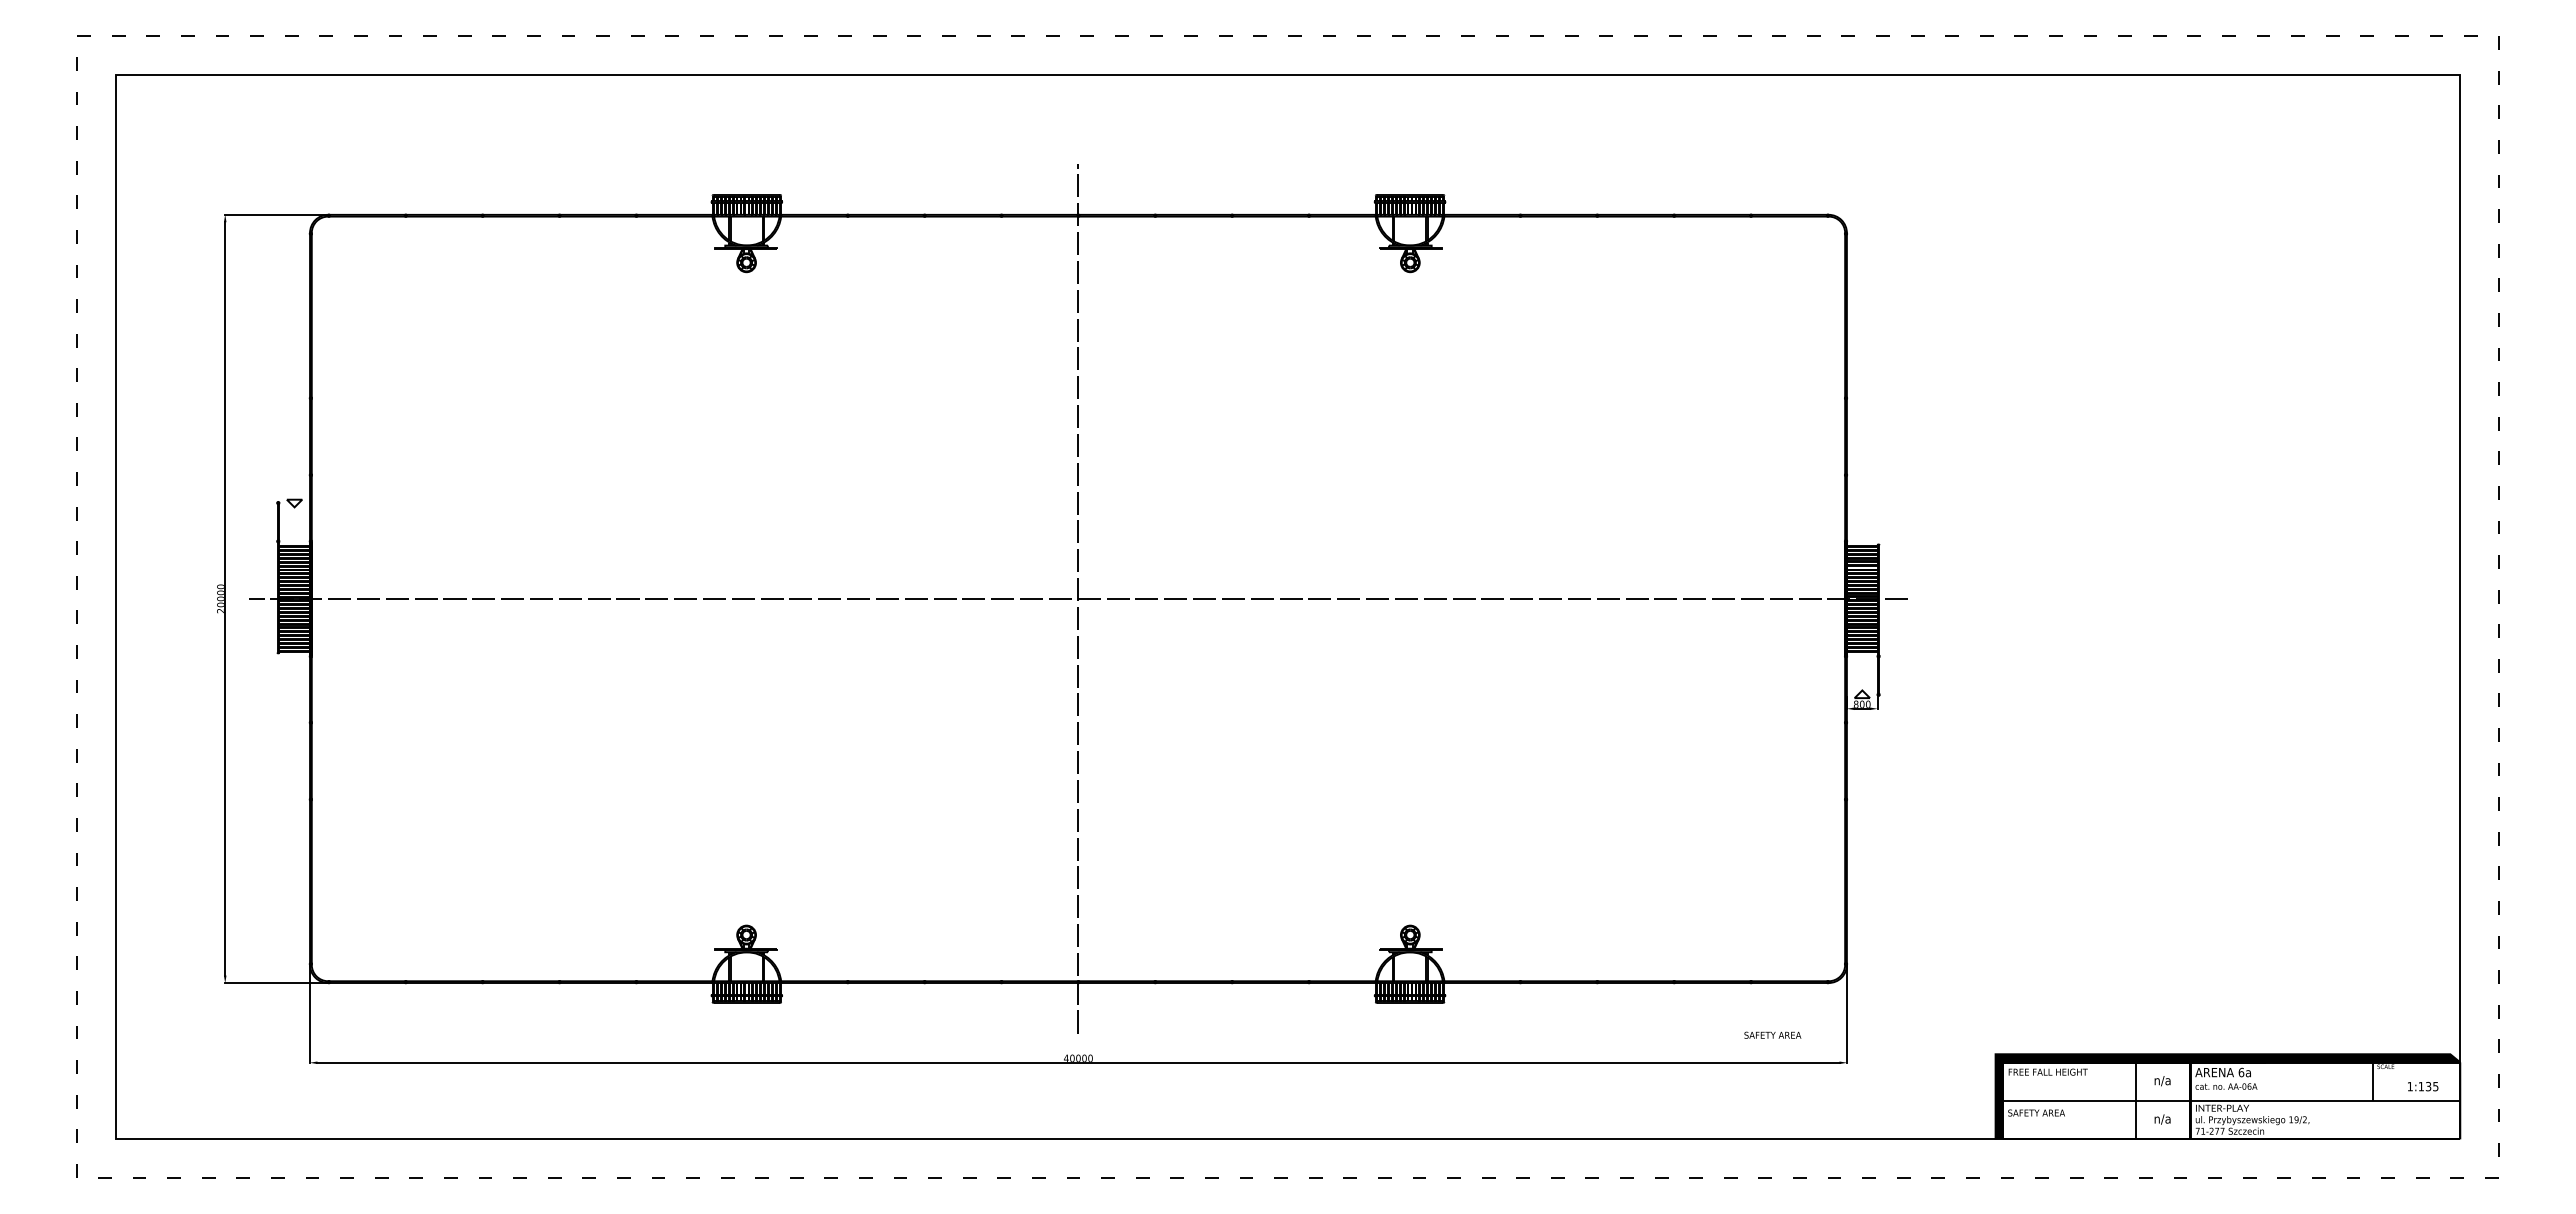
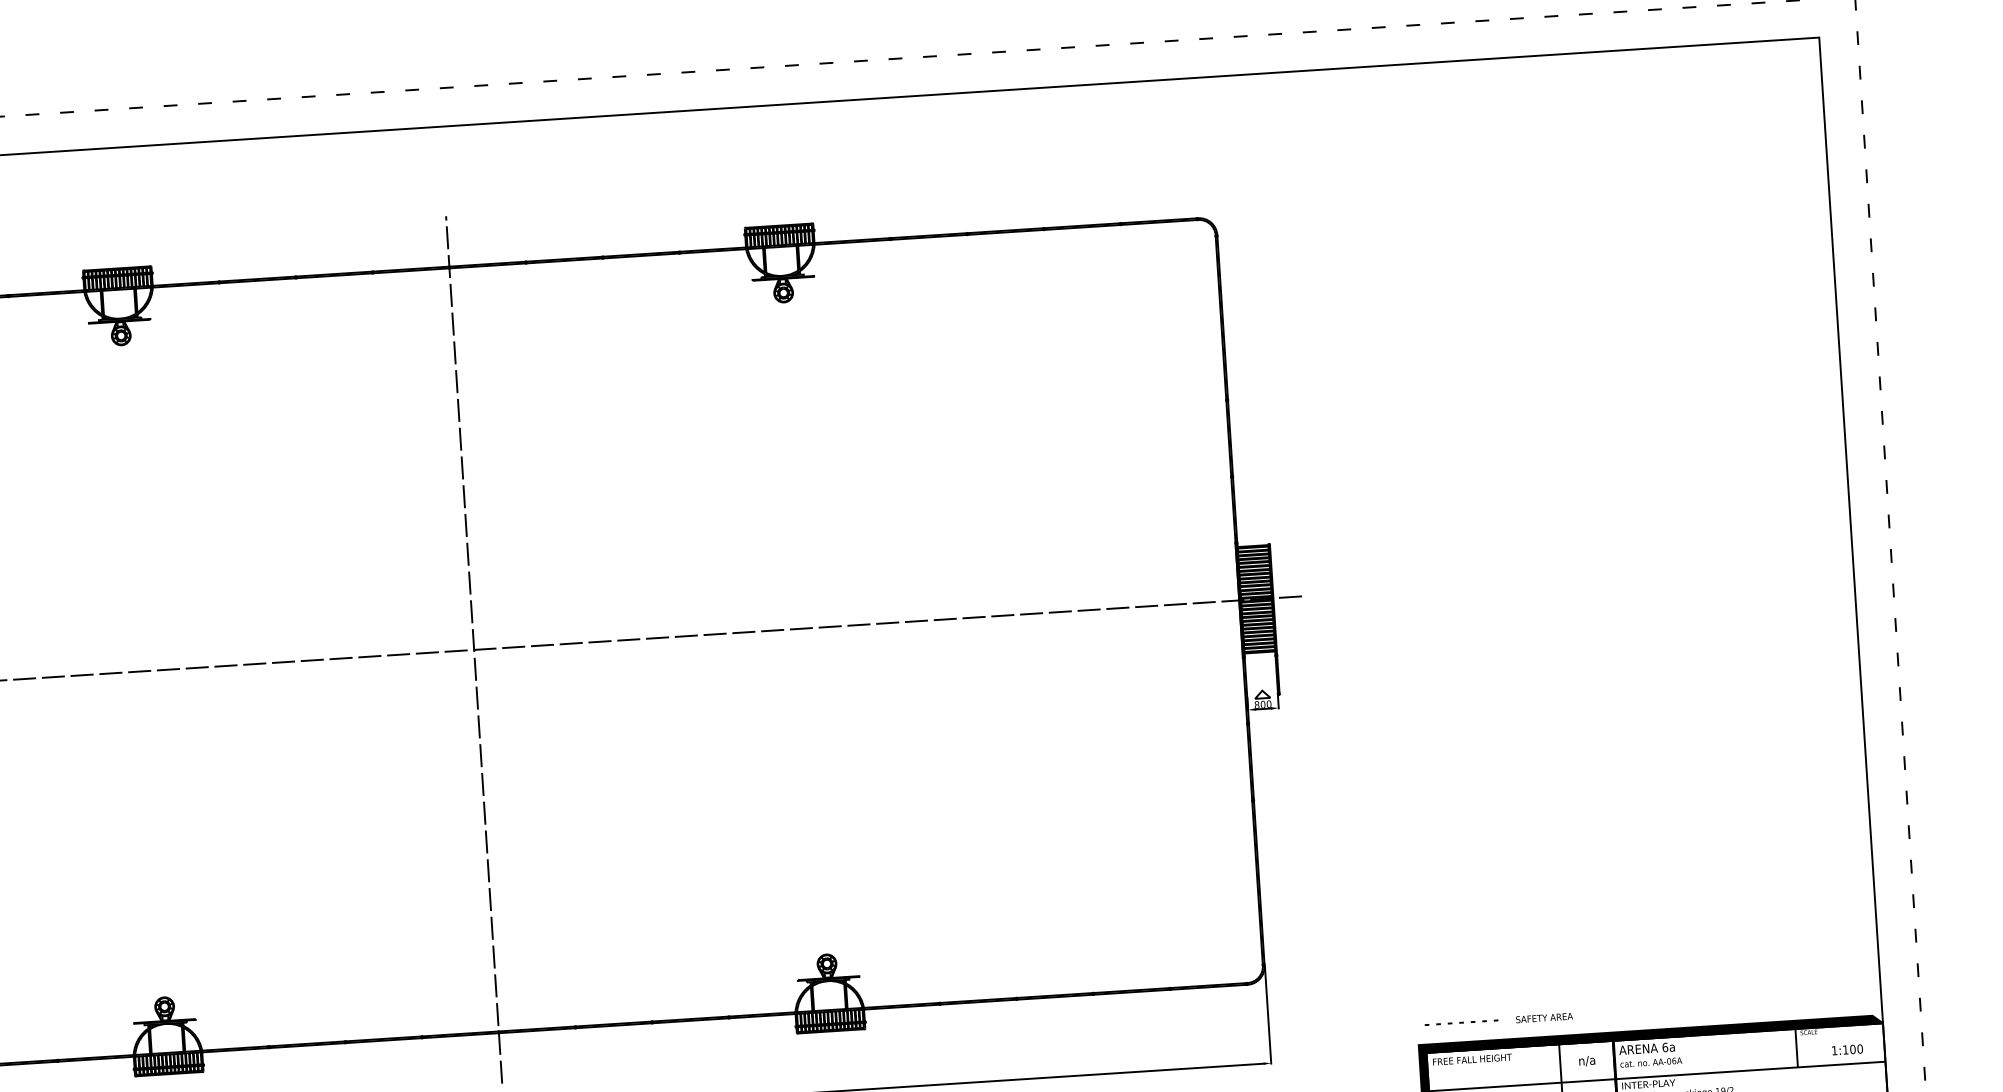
text: (1772, 1034) -> (1544, 1017), moved
line: (2039, 1034) -> (1461, 1022), added
text: (2431, 1086) -> (1855, 1049), 1:135 -> 1:100

